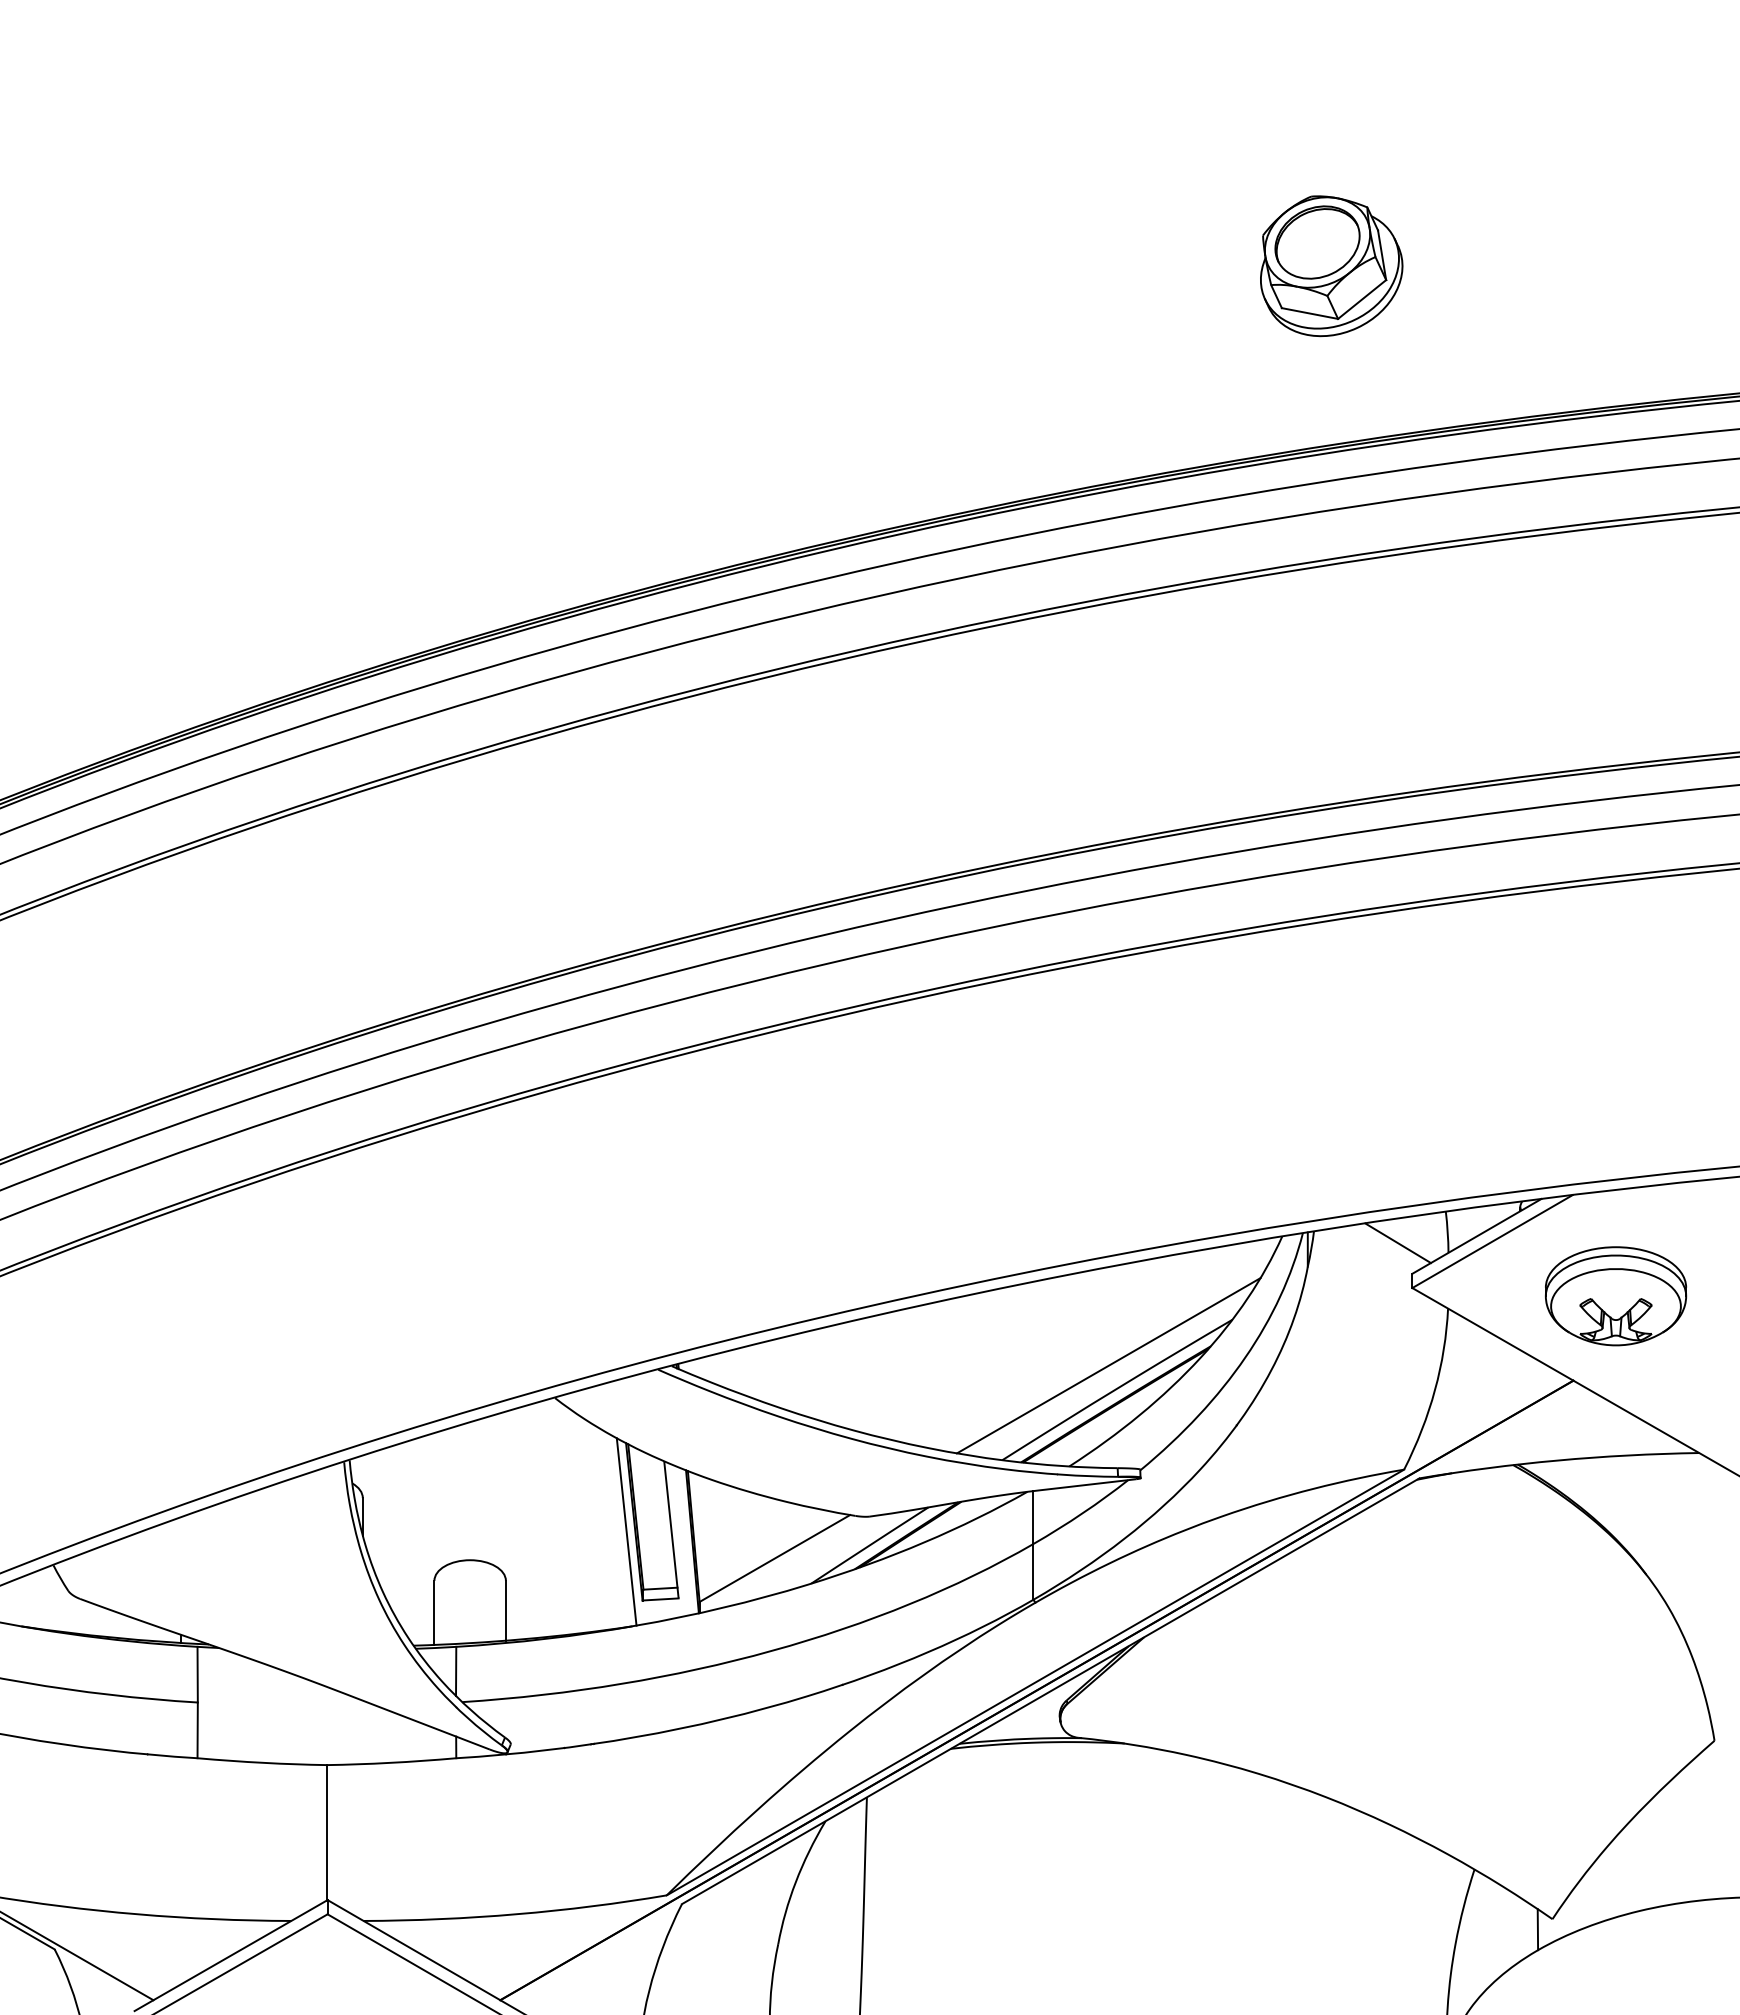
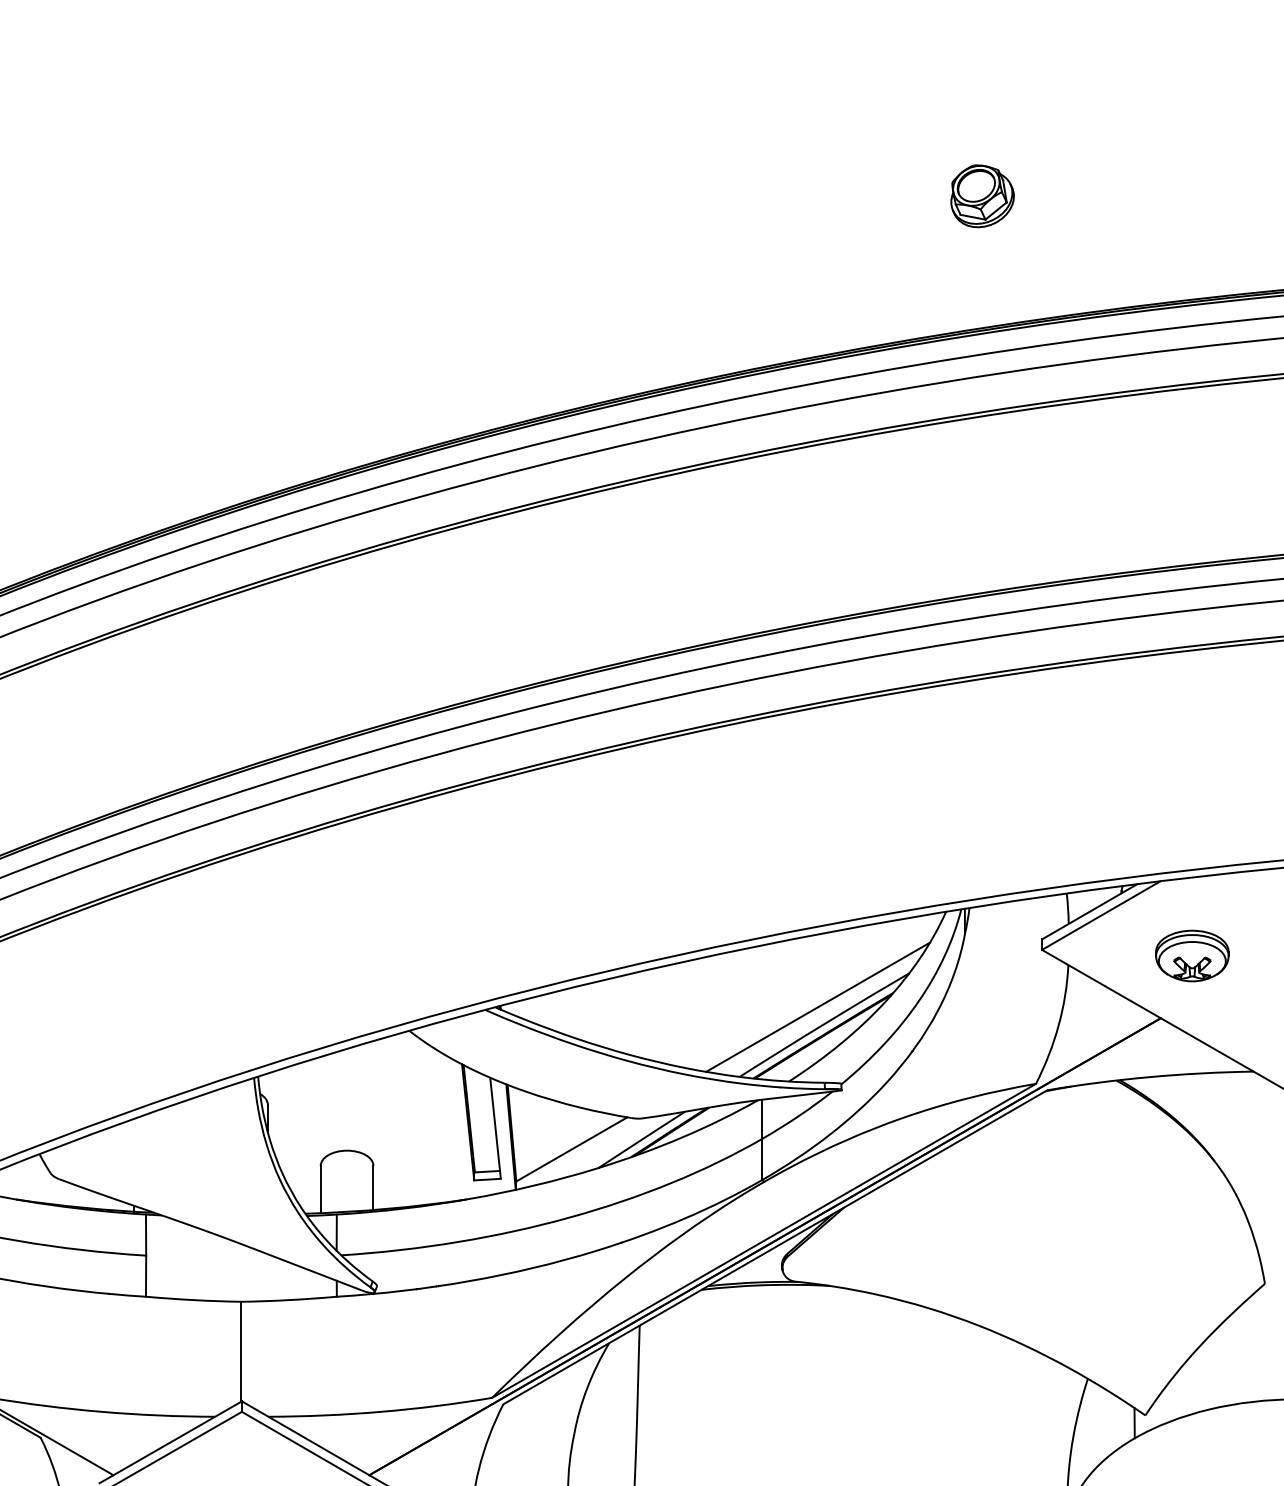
part: (1331, 266) -> (982, 196), size x0.6
line: (1397, 1243) -> (1031, 917), removed
part: (1616, 1296) -> (1192, 956), size x0.7
line: (626, 1531) -> (462, 1129), removed

